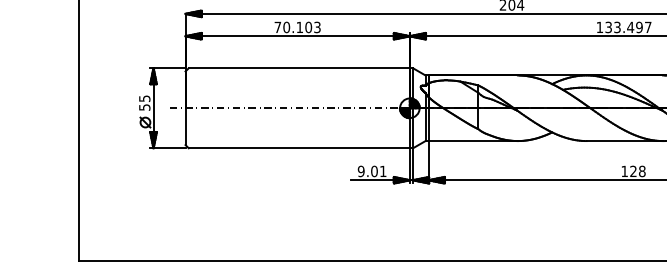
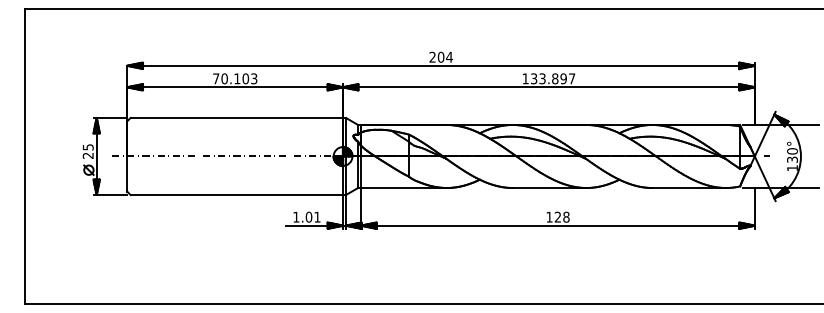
text: (629, 27) -> (554, 78), 133.497 -> 133.897
text: (143, 107) -> (87, 155), 55 -> 25
text: (361, 170) -> (296, 216), 9.01 -> 1.01

